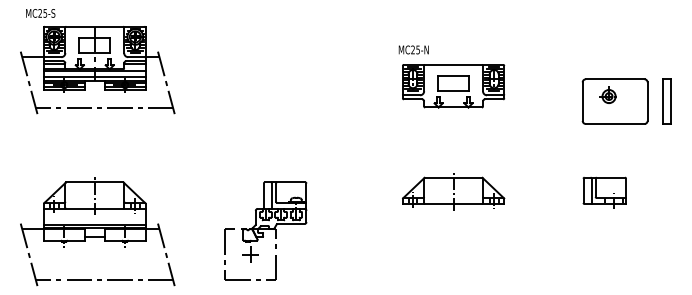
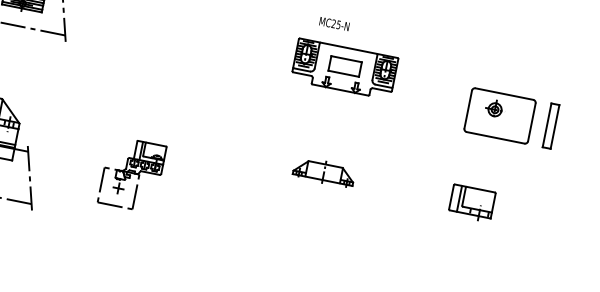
text: (413, 49) -> (334, 23), moved
part: (453, 191) -> (323, 172), size x0.6
part: (265, 230) -> (131, 173), size x0.7

